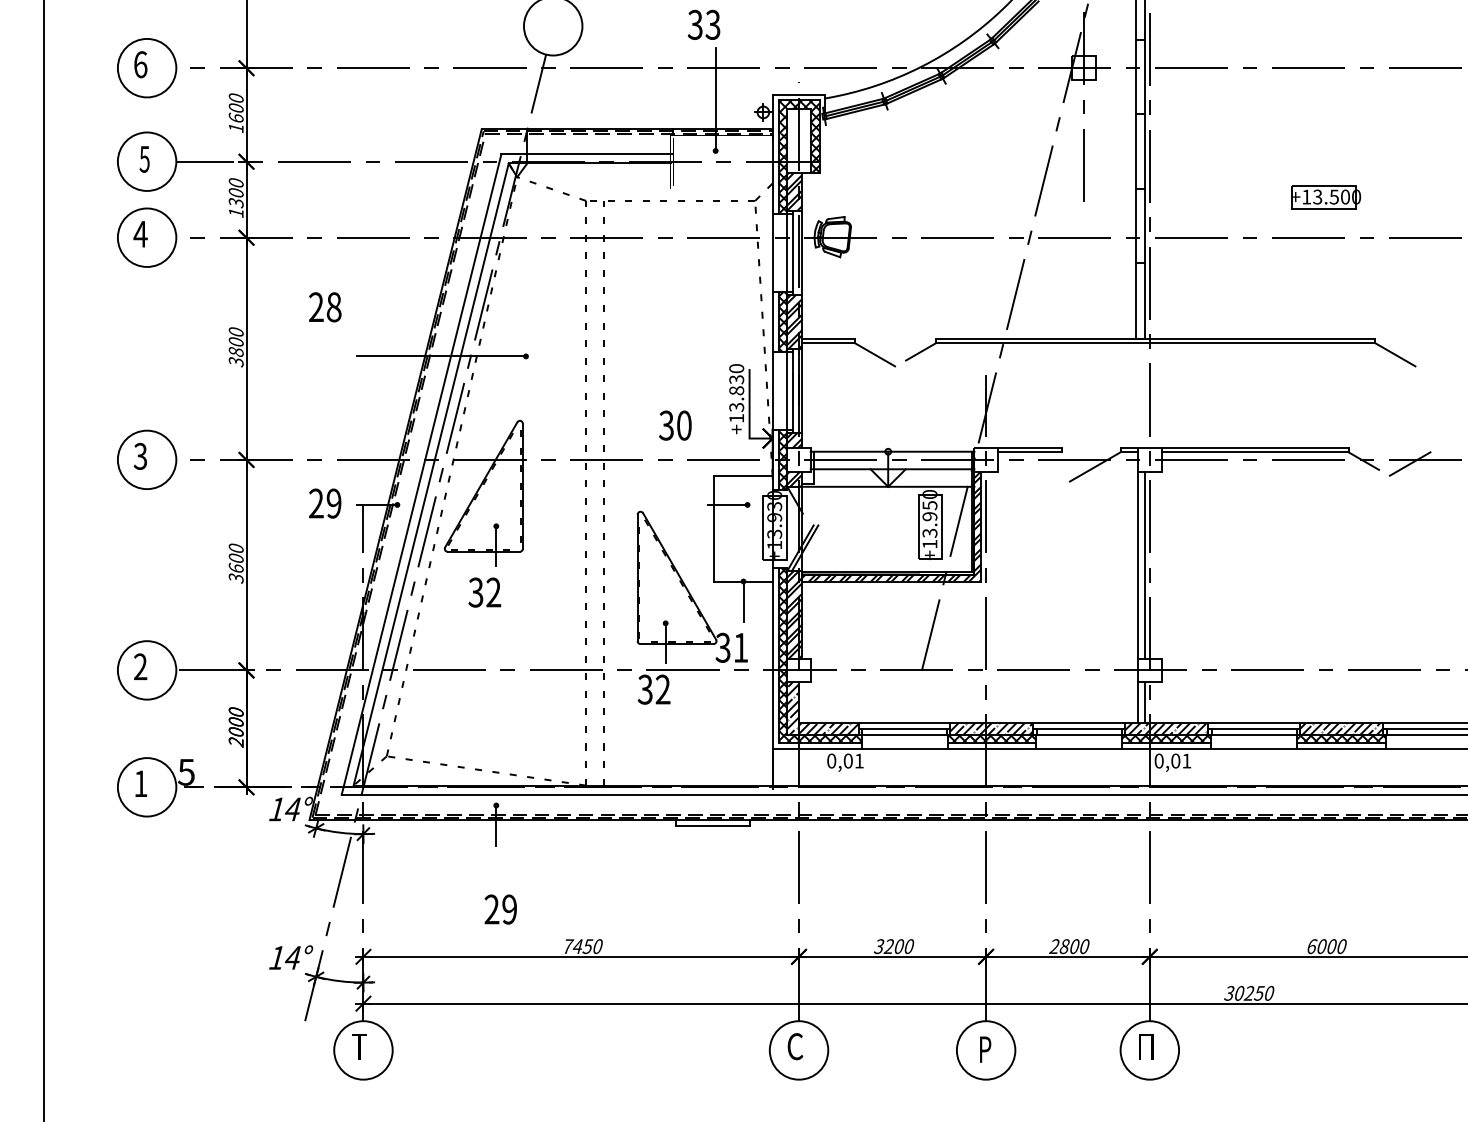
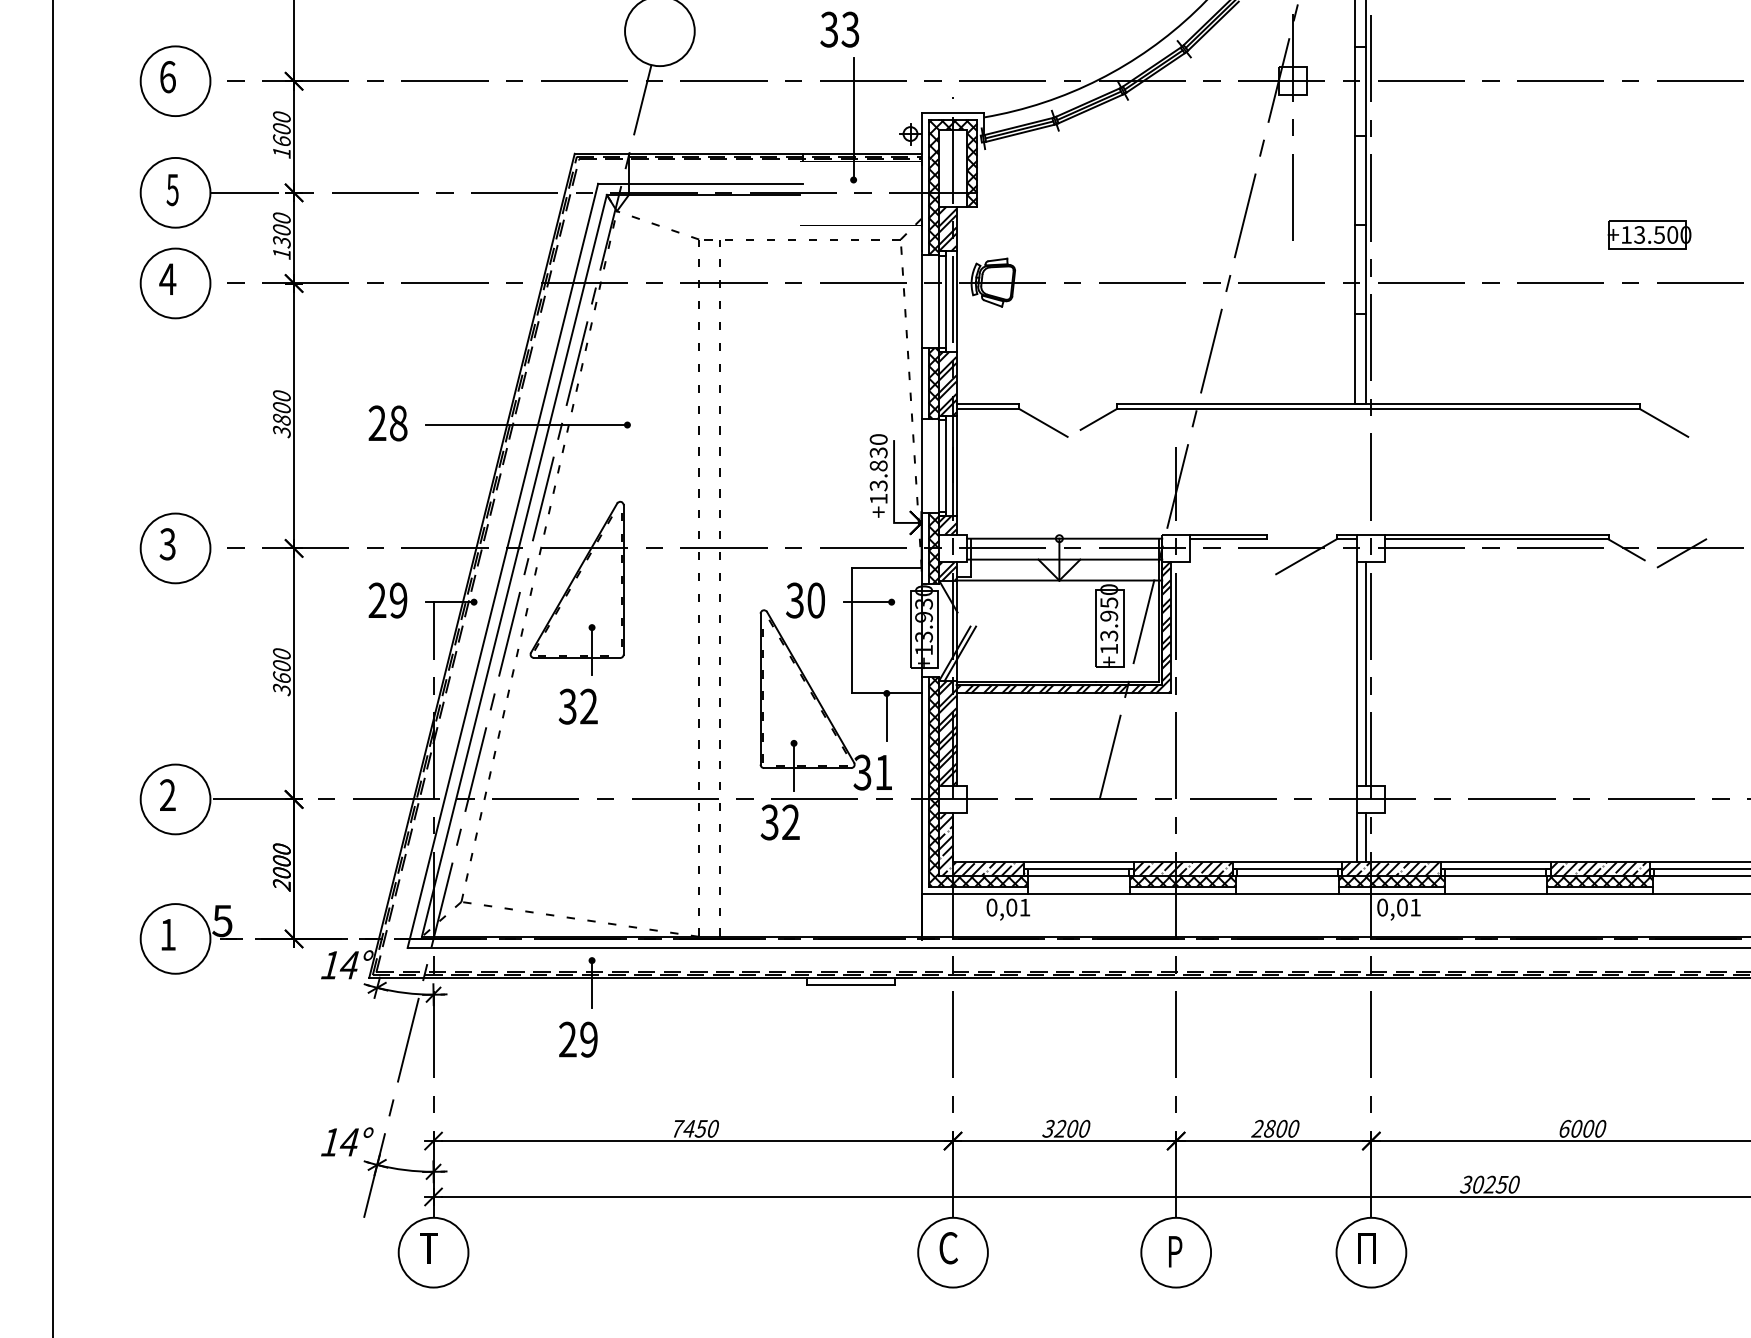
part: (1325, 196) -> (1649, 234), moved
text: (324, 307) -> (387, 423), moved
text: (675, 425) -> (805, 600), moved
text: (500, 909) -> (578, 1039), moved

